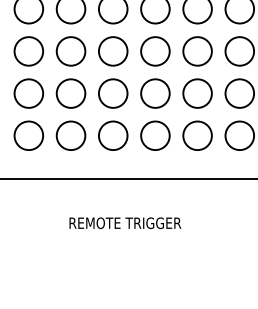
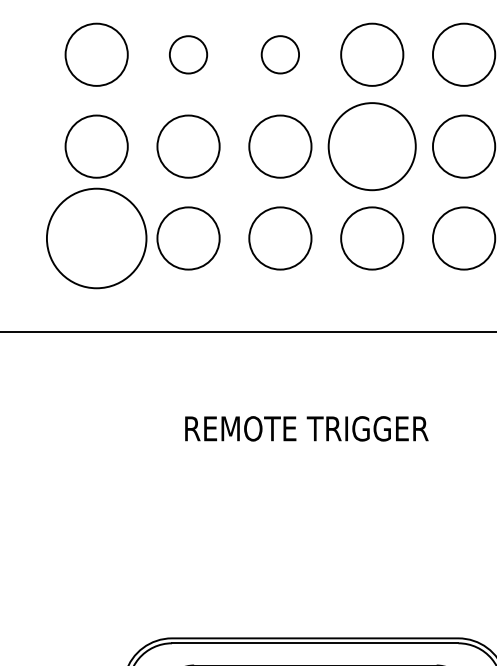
circle: (70, 51) -> (187, 54), size x0.6
circle: (112, 51) -> (278, 54), size x0.6
circle: (155, 93) -> (372, 146), size x1.4
circle: (28, 135) -> (95, 237), size x1.6

